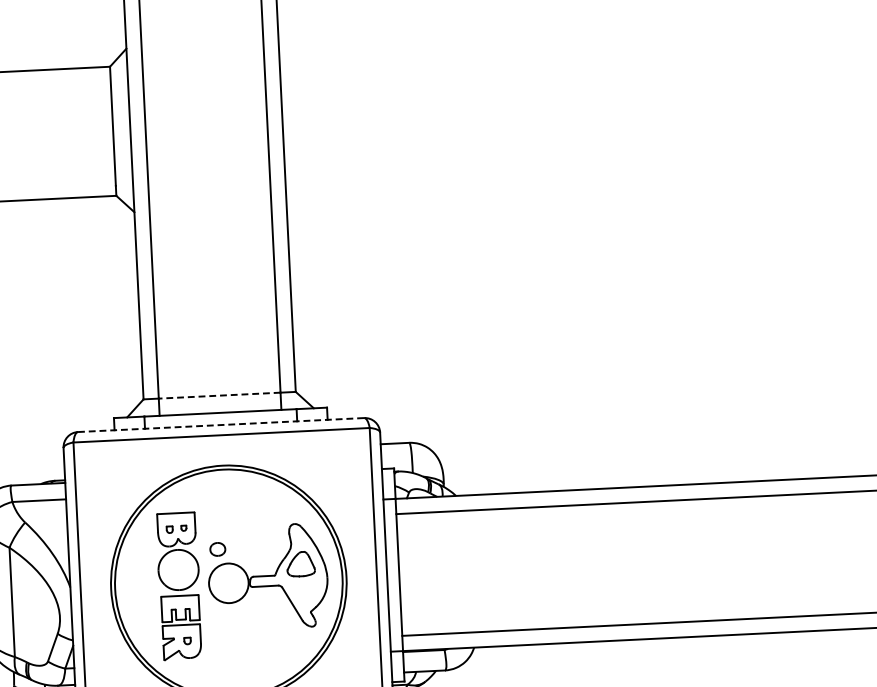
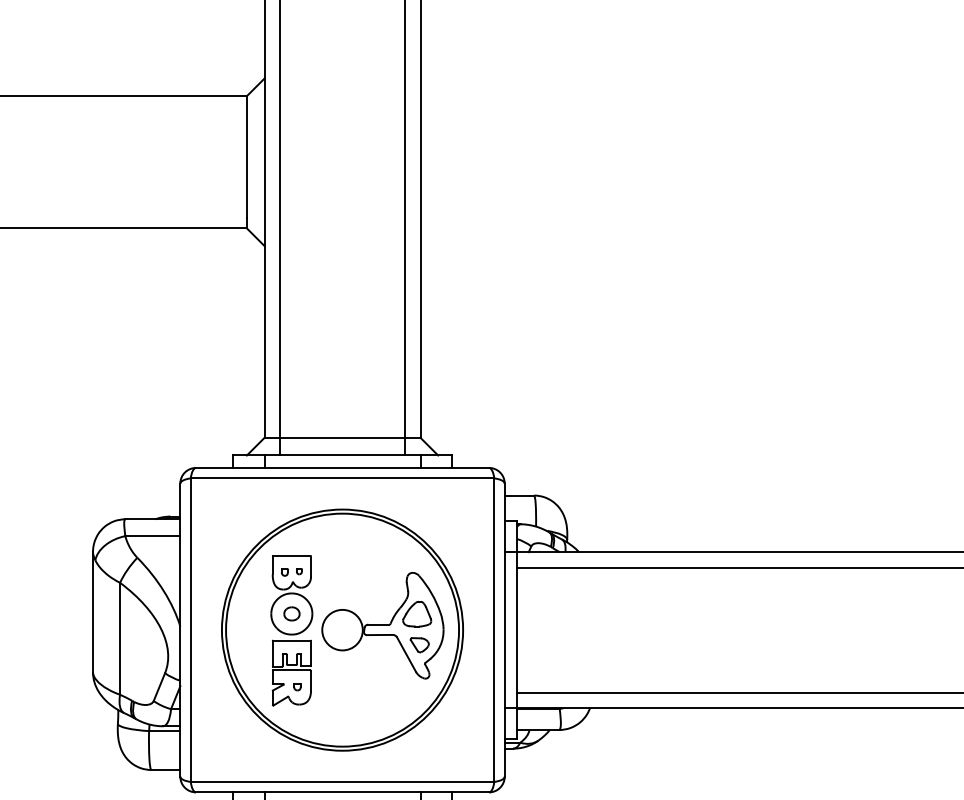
line: (219, 395) -> (342, 437), dashed -> solid
line: (221, 424) -> (342, 467), dashed -> solid
part: (217, 549) -> (291, 613), moved
part: (304, 594) -> (419, 645), added

